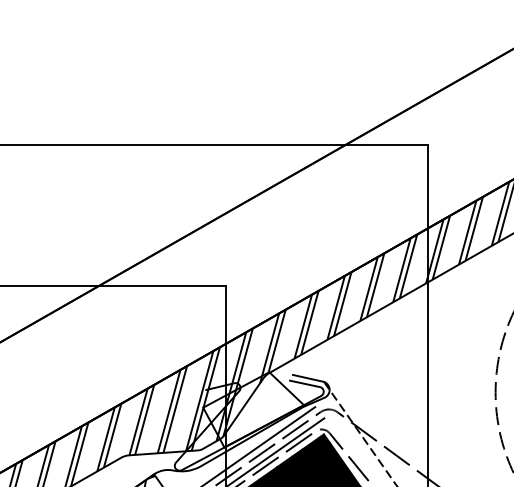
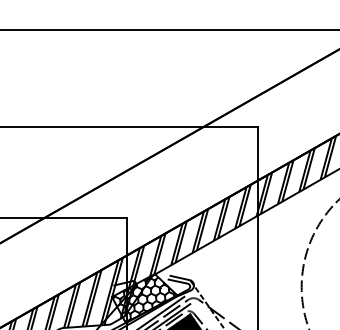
hatch: (251, 411) -> (143, 299), added

